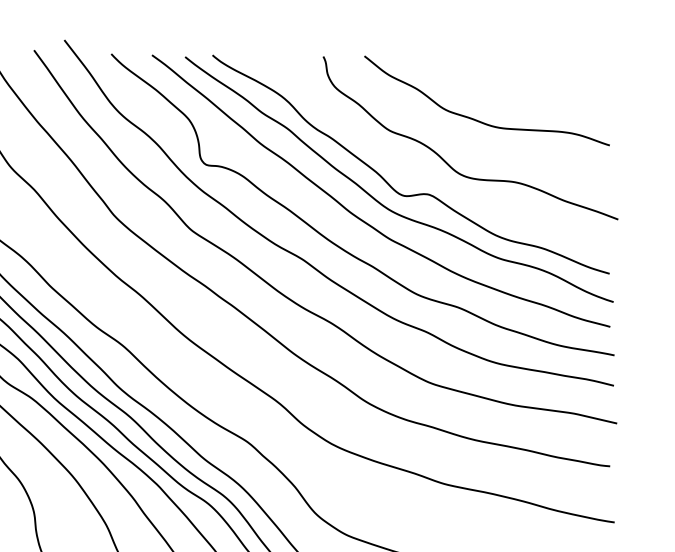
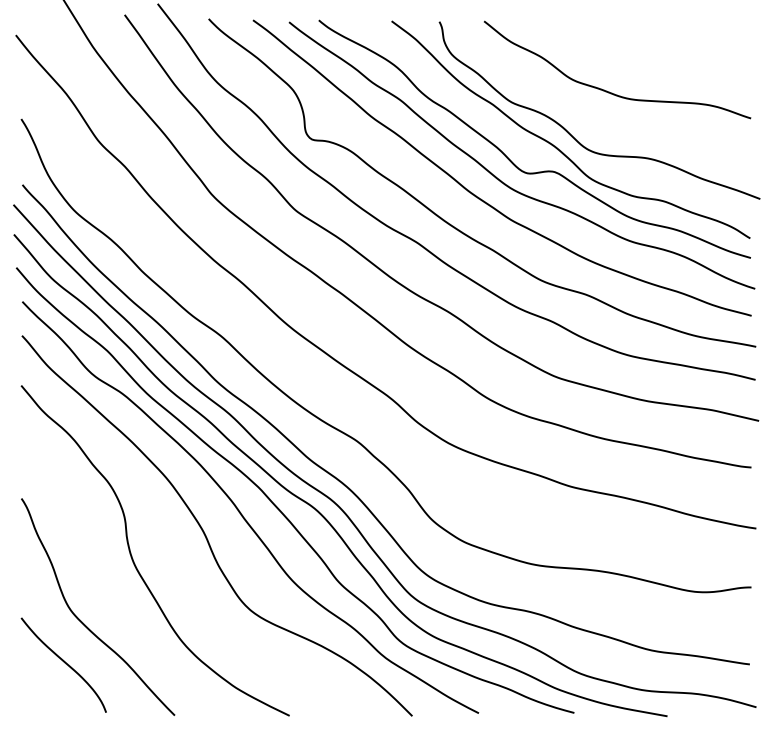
curve: (430, 171) -> (556, 146), added

